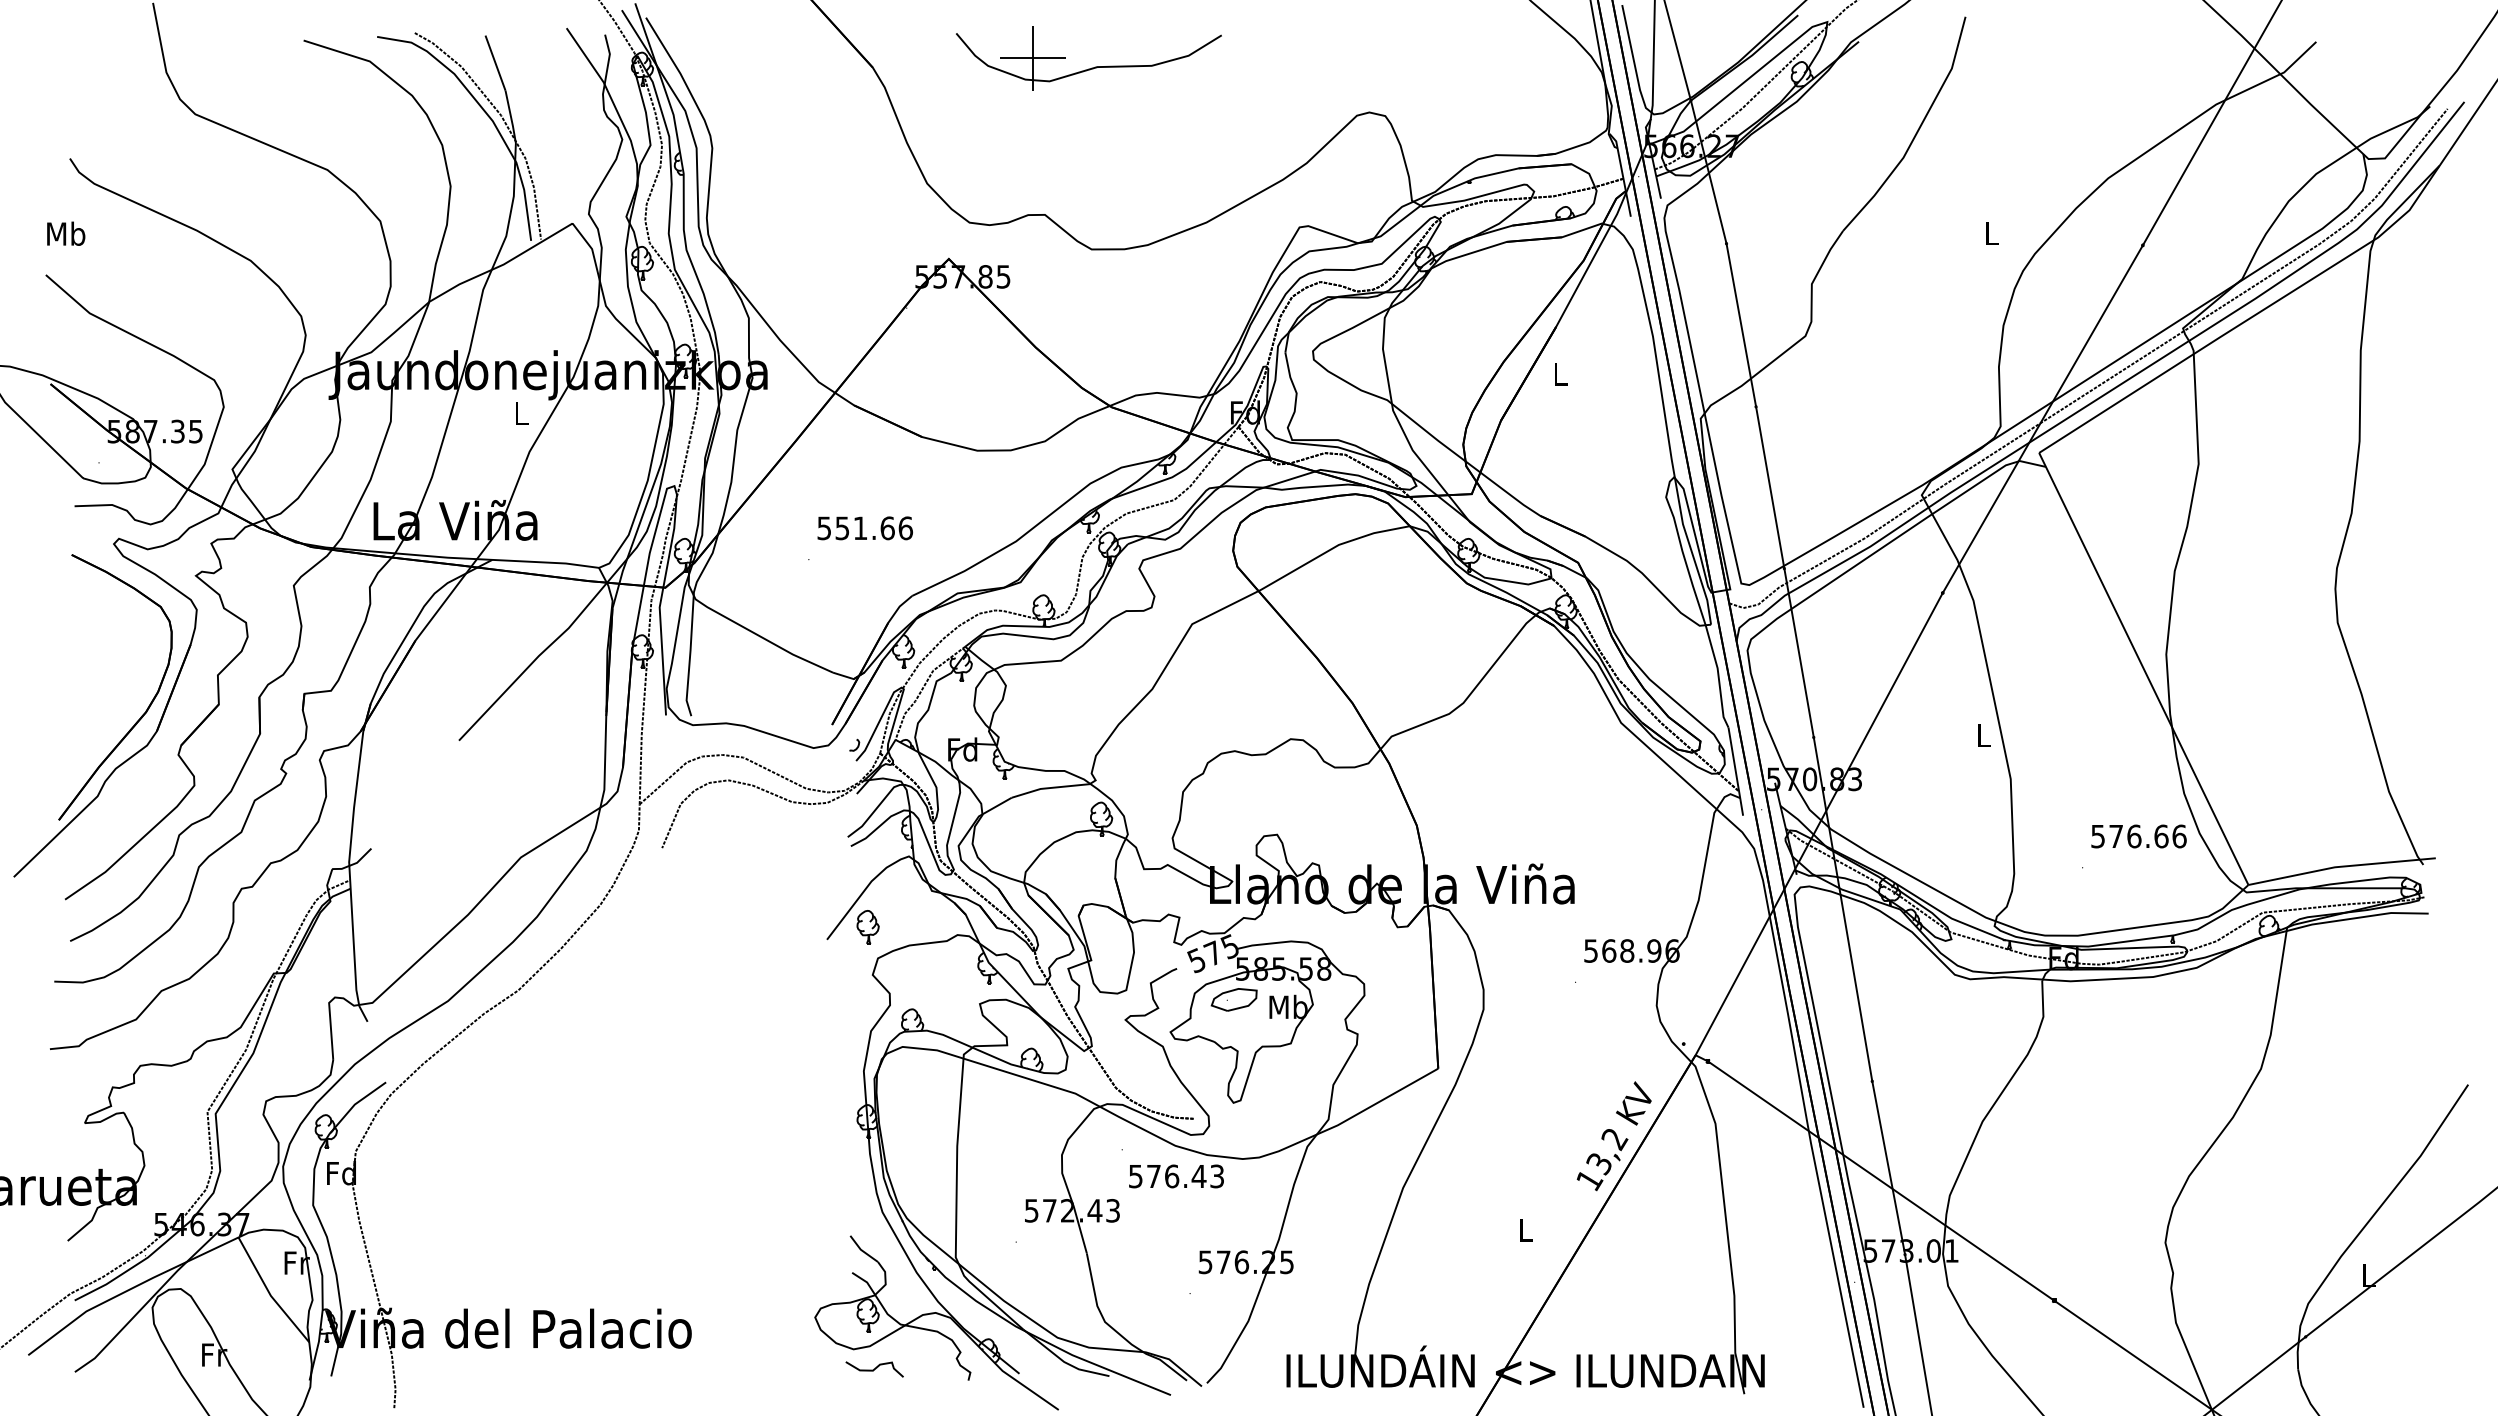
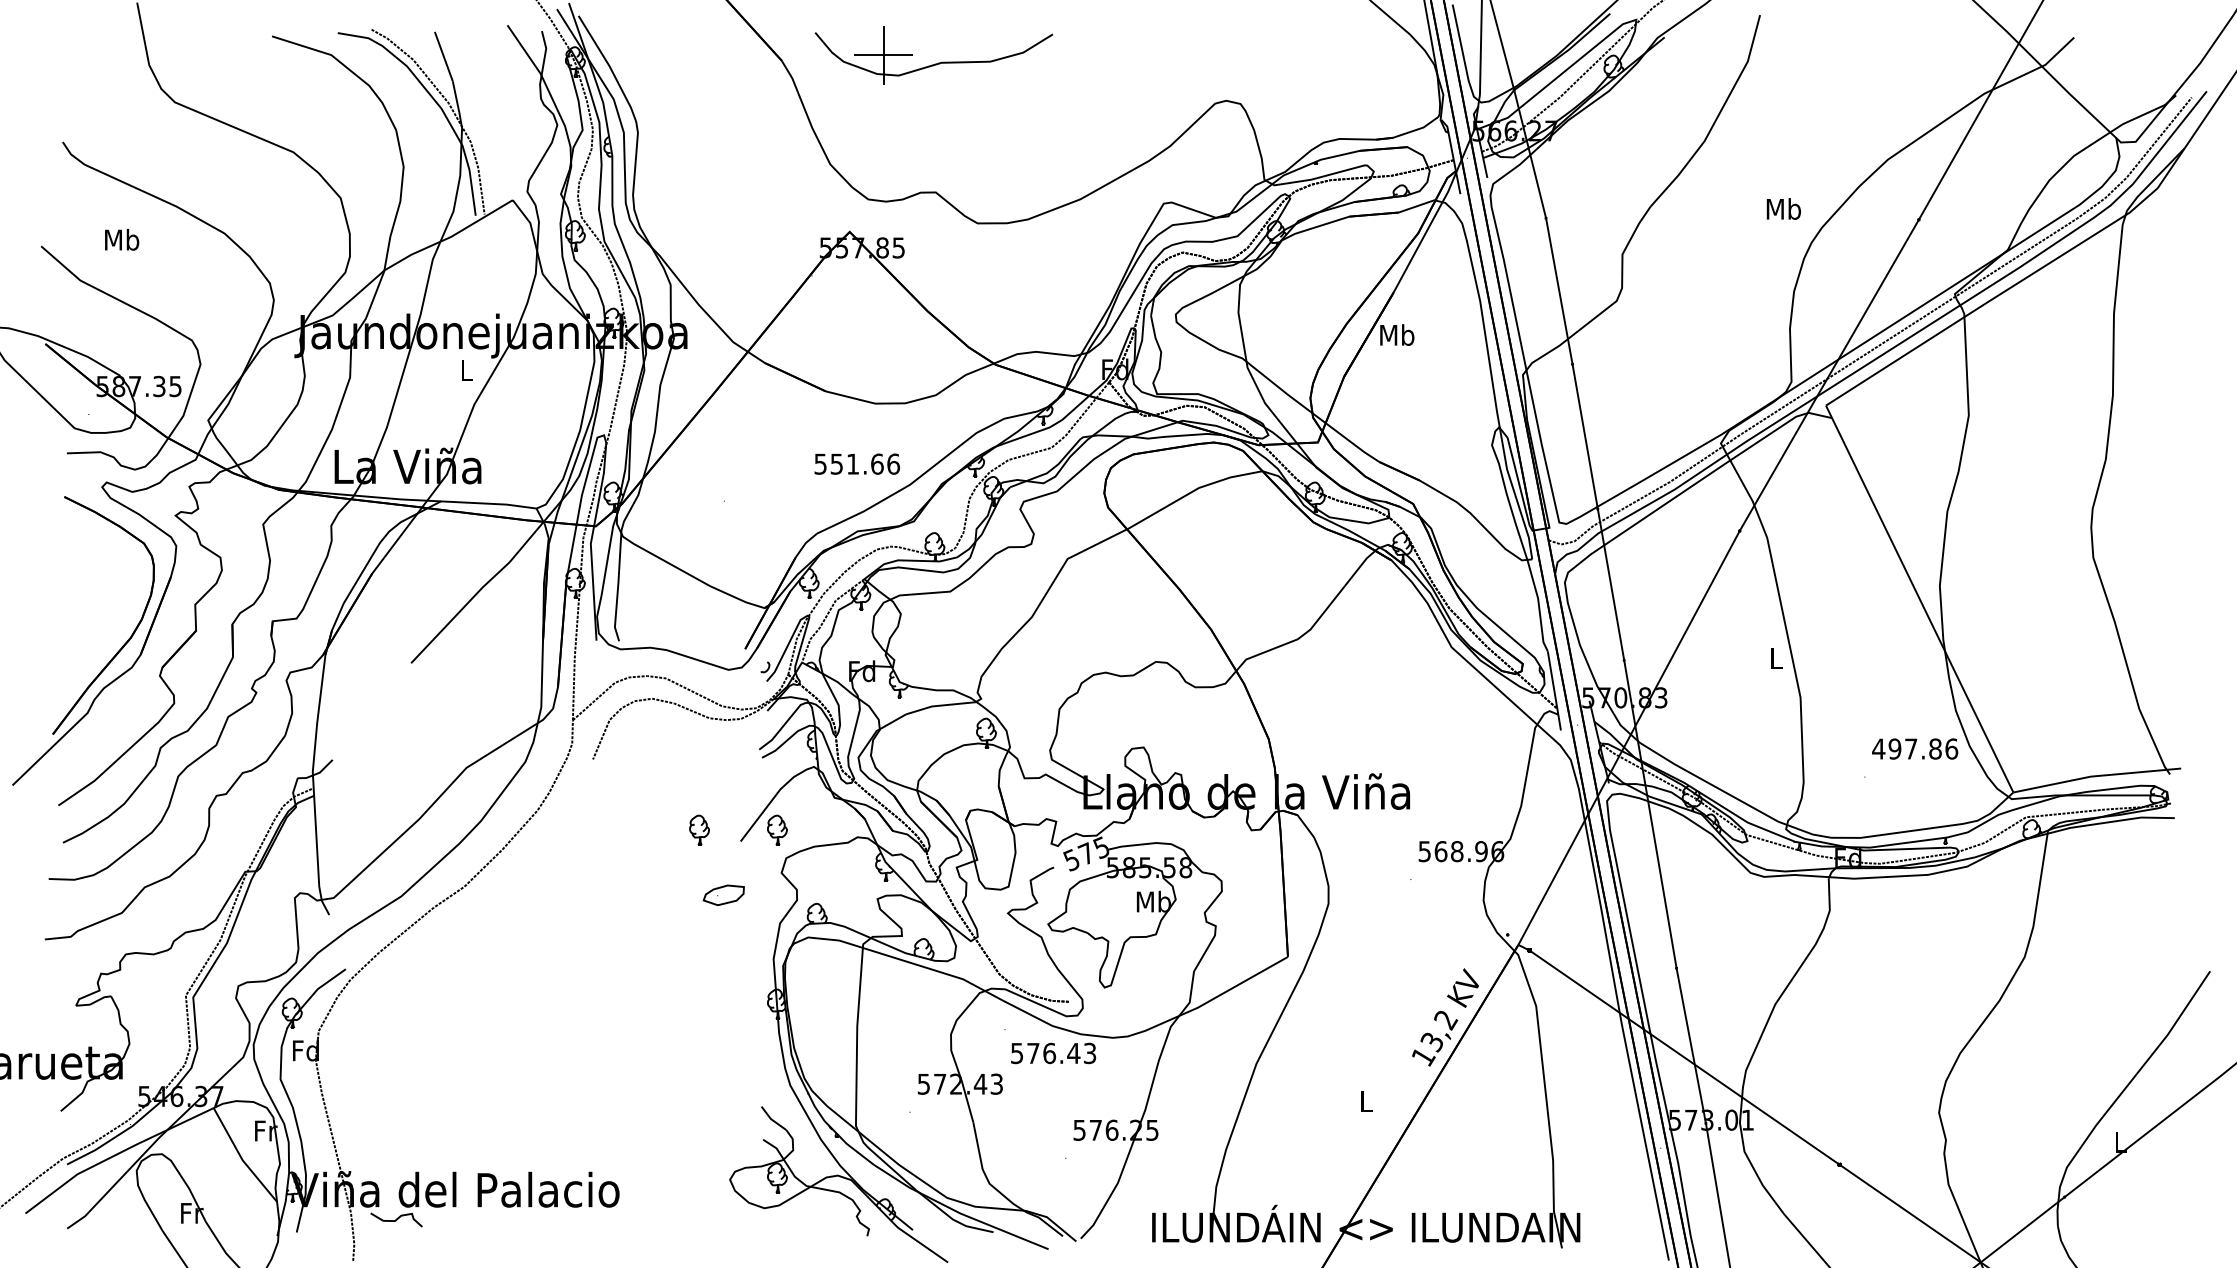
part: (1091, 67) -> (936, 63), moved
text: (66, 233) -> (122, 239), moved
text: (1992, 233) -> (1784, 209), L -> Mb
text: (1560, 374) -> (1397, 335), L -> Mb
text: (864, 528) -> (856, 464), moved
text: (2129, 836) -> (1906, 749), 576.66 -> 497.86
part: (780, 927) -> (699, 830), added
part: (1233, 999) -> (723, 895), moved
curve: (874, 1369) -> (396, 1220), moved

